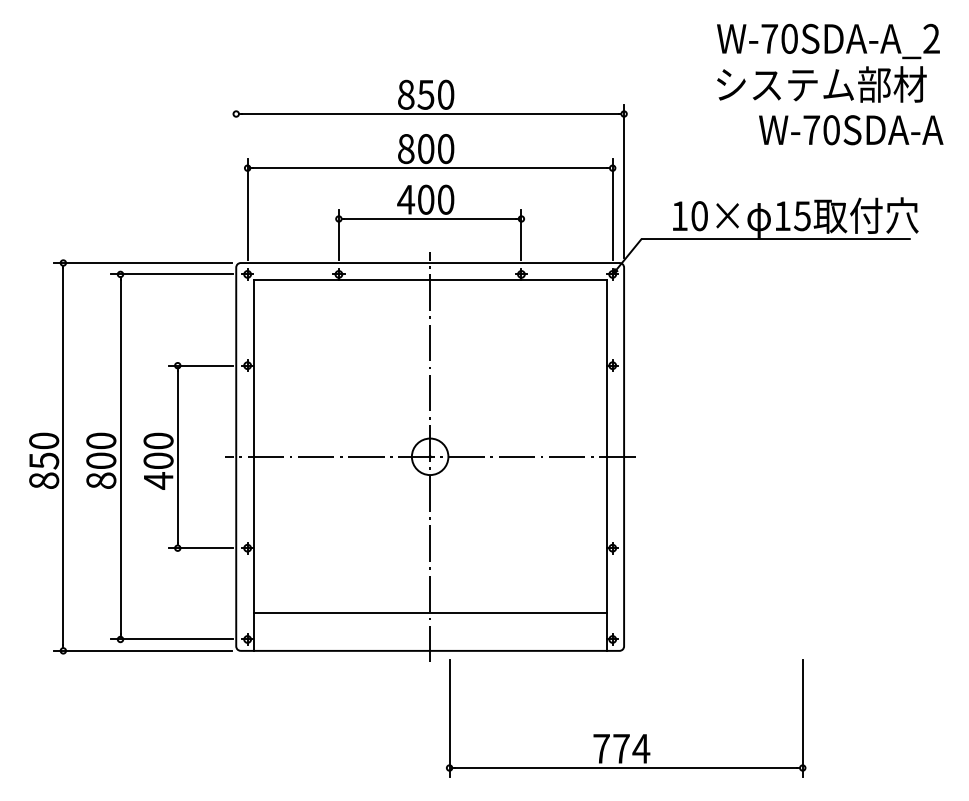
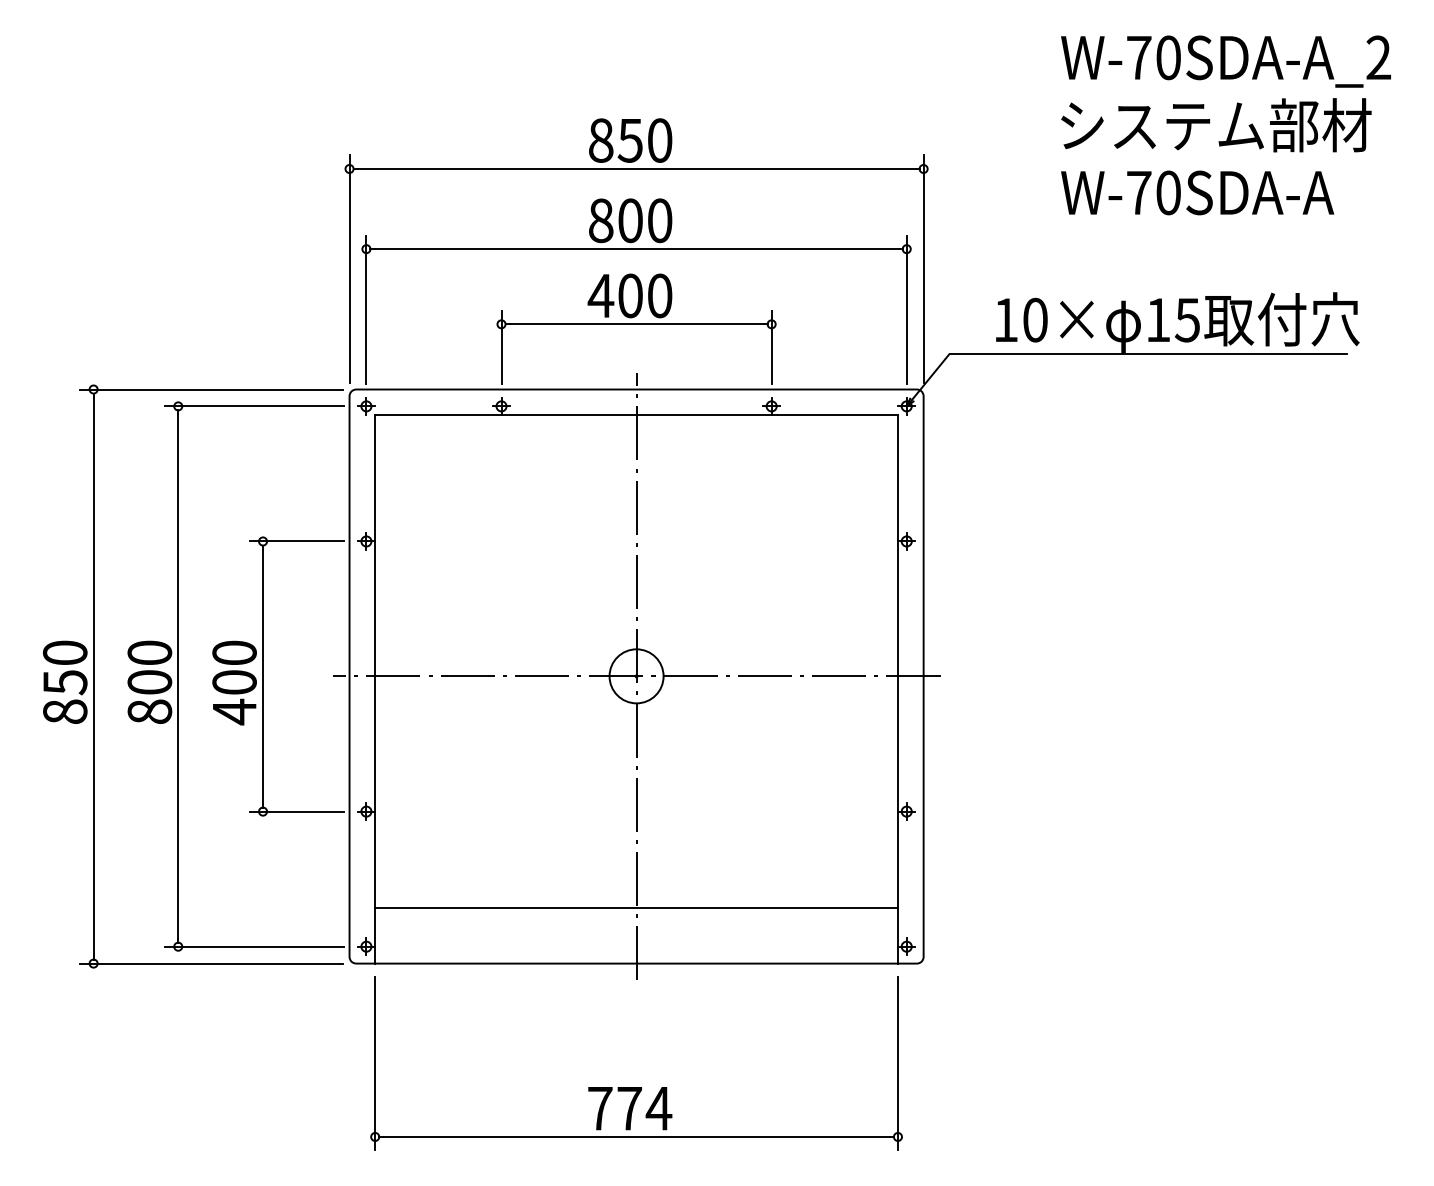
text: (851, 130) -> (1198, 193), moved
line: (236, 181) -> (349, 268), added
part: (626, 734) -> (637, 1087), moved

